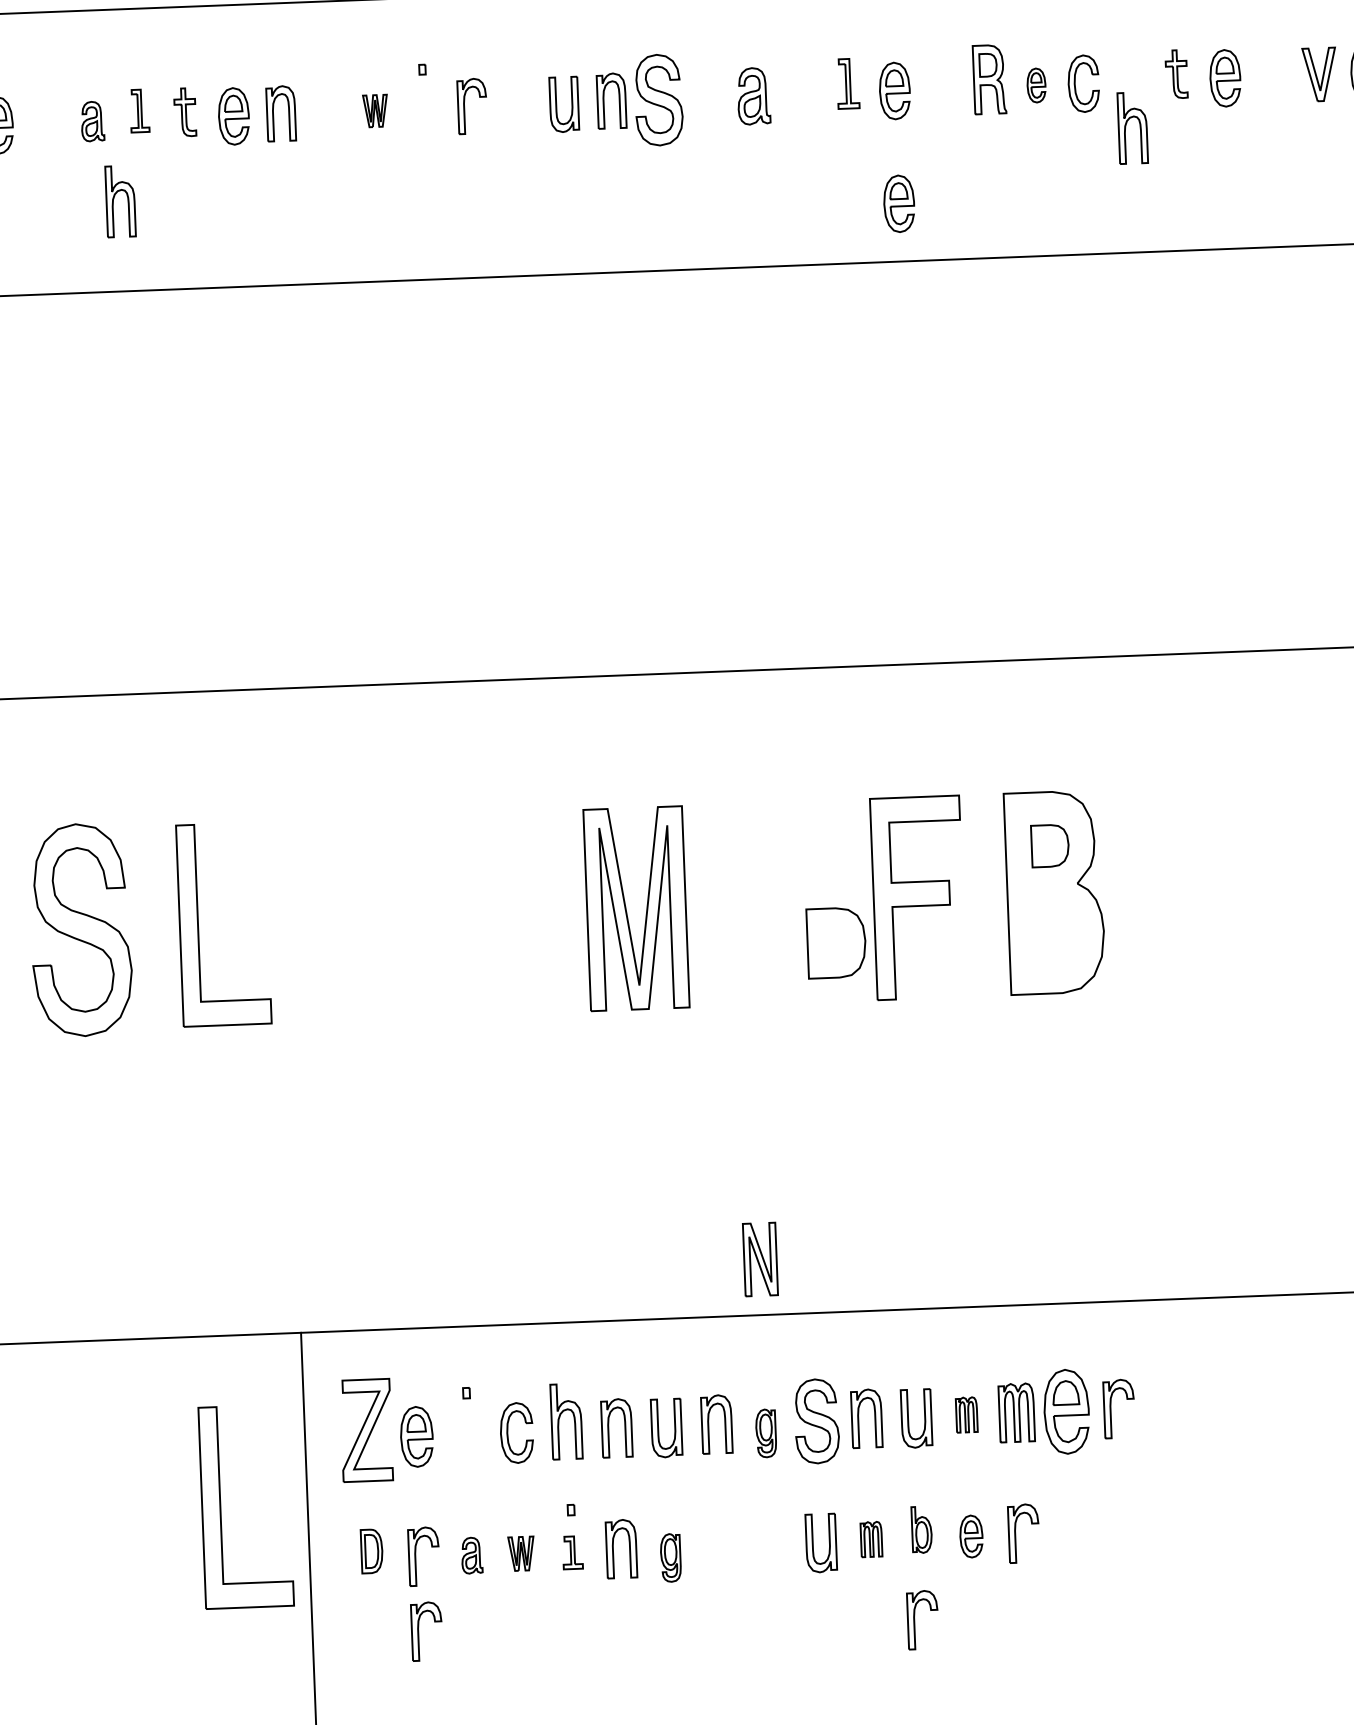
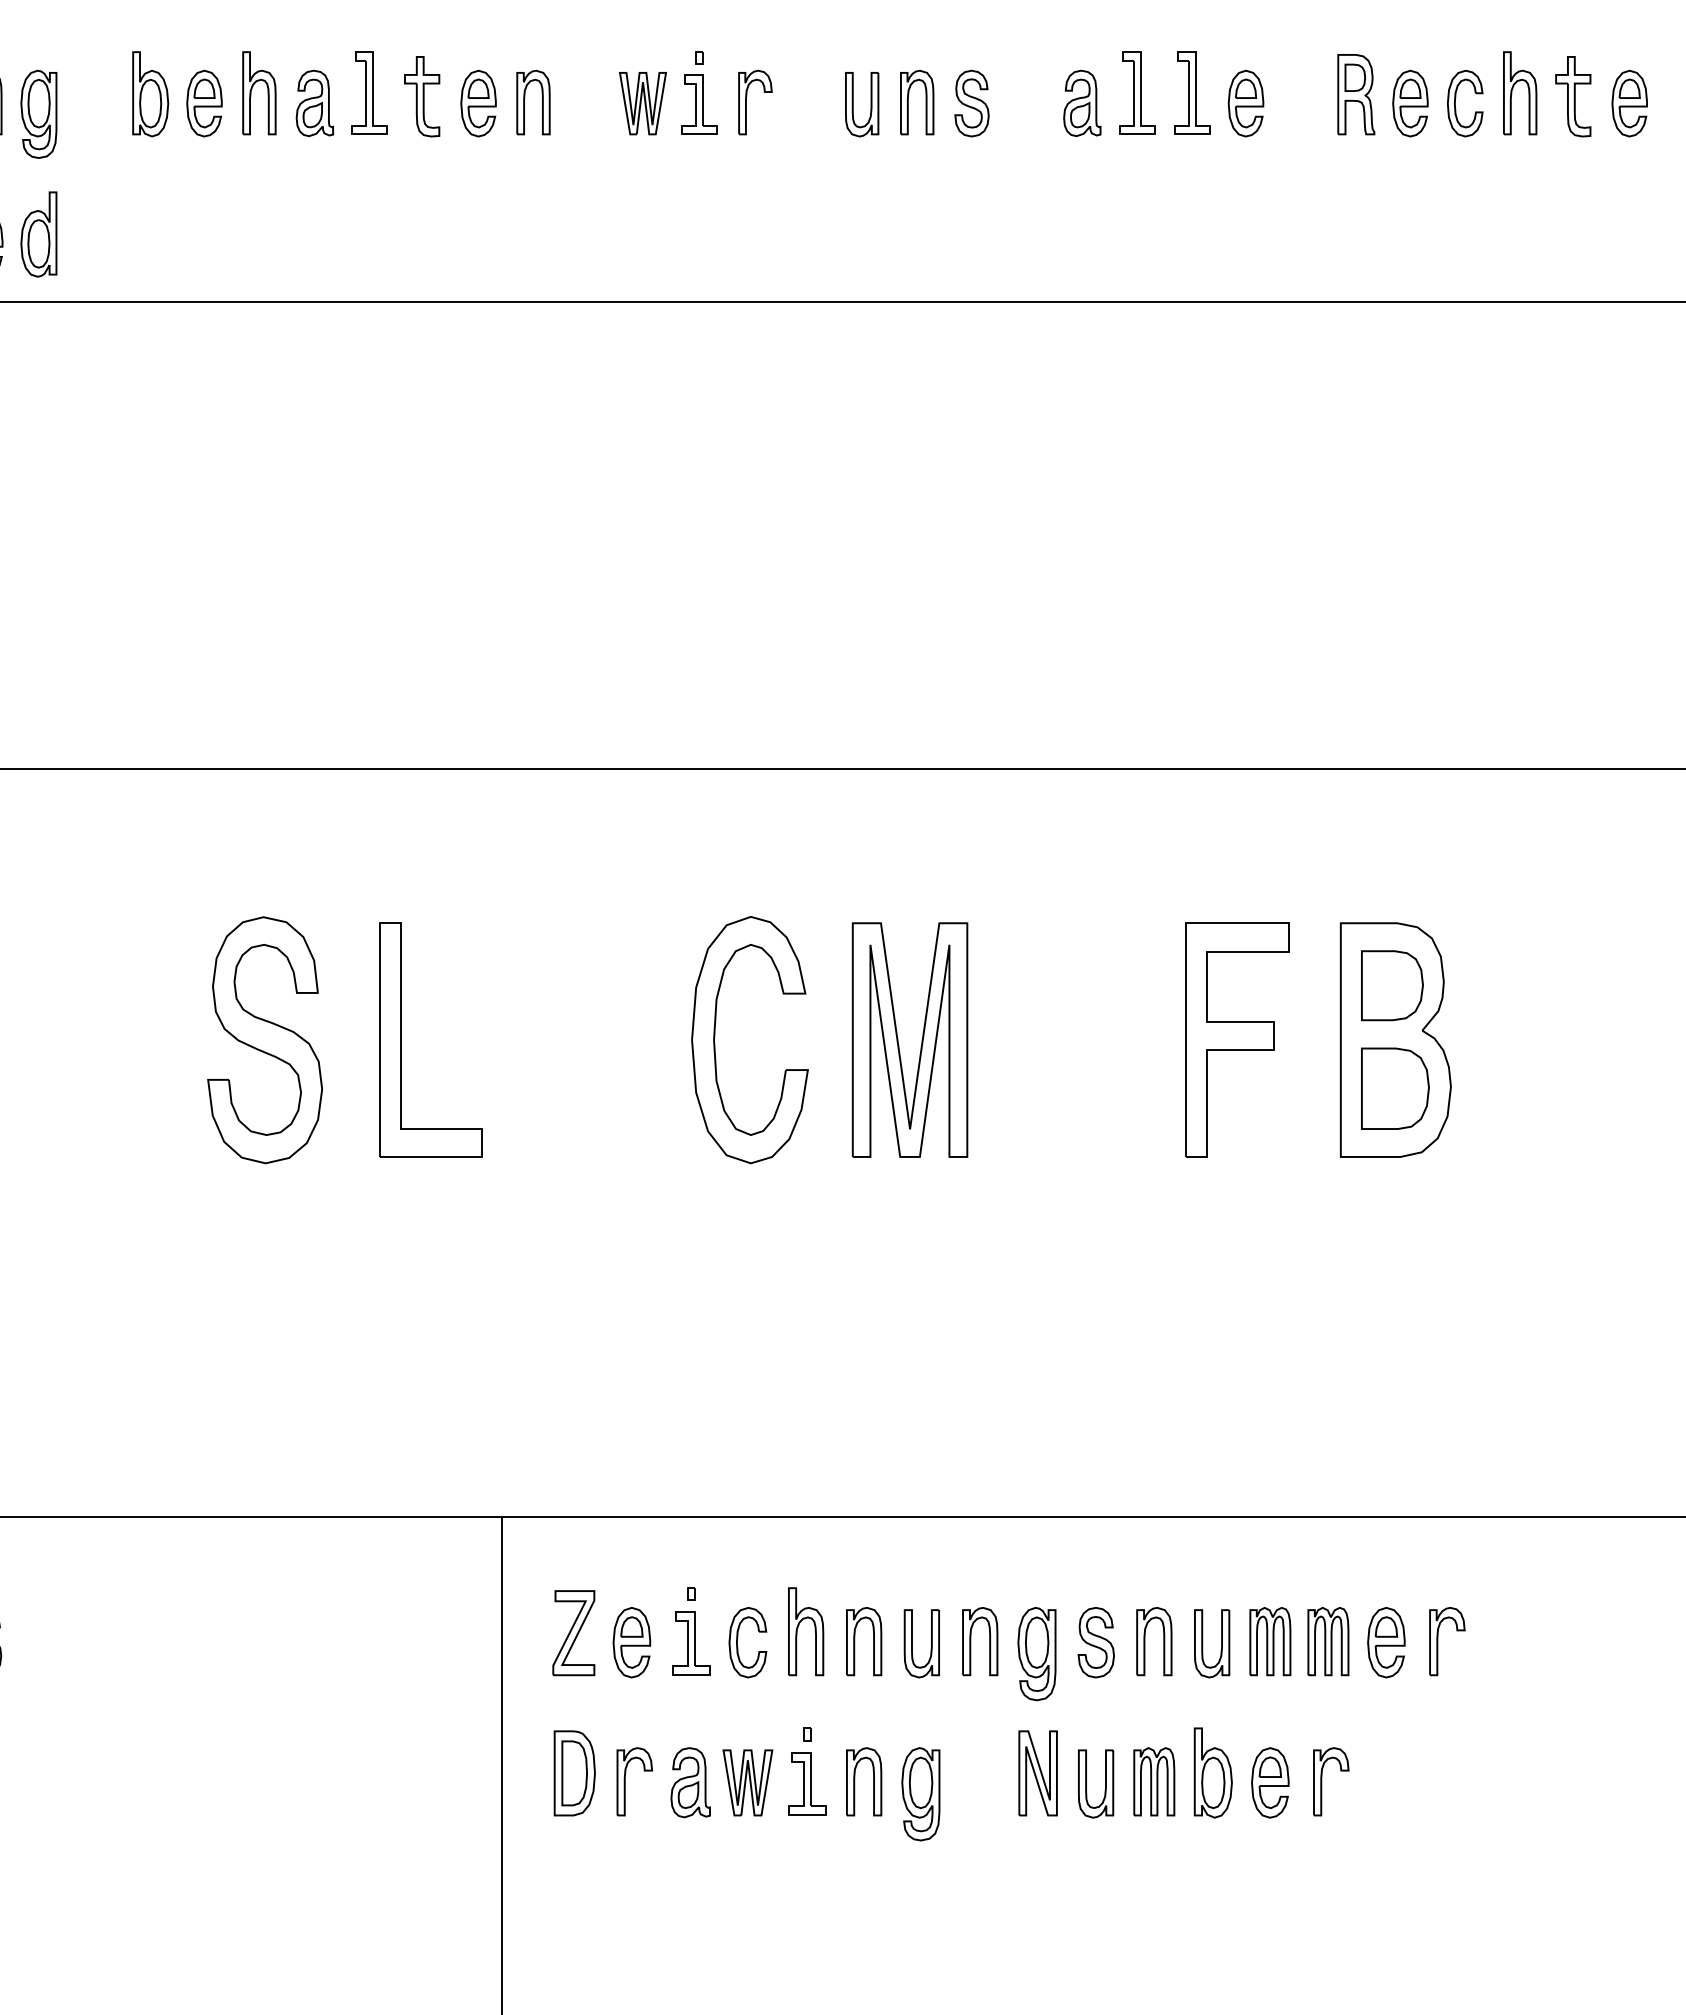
part: (1176, 74) -> (1573, 96), size x1.43
part: (848, 83) -> (1192, 92), size x1.43
part: (801, 85) -> (1137, 92), added
part: (1036, 85) -> (1410, 103), size x1.67
part: (658, 99) -> (971, 103), size x0.62
part: (424, 109) -> (699, 104), added
part: (139, 110) -> (369, 92), size x1.67
part: (375, 110) -> (642, 103), size x1.67
part: (185, 112) -> (422, 96), size x1.43
part: (92, 120) -> (314, 102), size x1.43
part: (1126, 128) -> (1512, 93), moved
part: (113, 202) -> (251, 93), moved
part: (898, 203) -> (1245, 234), removed
part: (1050, 845) -> (1392, 985), size x1.43
part: (469, 917) -> (715, 1042), added
part: (836, 942) -> (1395, 1088), moved
part: (759, 1259) -> (1037, 1773), moved
part: (1066, 1411) -> (1386, 1642), size x0.71
part: (966, 1414) -> (1270, 1641), size x1.67
part: (816, 1421) -> (1095, 1642), size x0.71
part: (366, 1430) -> (573, 1633), size x0.71
part: (765, 1433) -> (1036, 1654), size x1.67
part: (468, 1435) -> (691, 1643), added
part: (220, 1507) -> (401, 1715), removed
part: (921, 1529) -> (1212, 1772), size x1.67
part: (971, 1536) -> (1270, 1782), size x1.43
part: (871, 1539) -> (1154, 1781), size x1.67
part: (371, 1551) -> (574, 1773), size x1.67
part: (572, 1552) -> (807, 1783), size x1.67
part: (521, 1553) -> (747, 1782), size x1.67
part: (471, 1555) -> (690, 1782), size x1.67
part: (670, 1558) -> (920, 1794), size x1.67
part: (915, 1620) -> (1201, 1877), removed
part: (418, 1631) -> (625, 1868), removed

